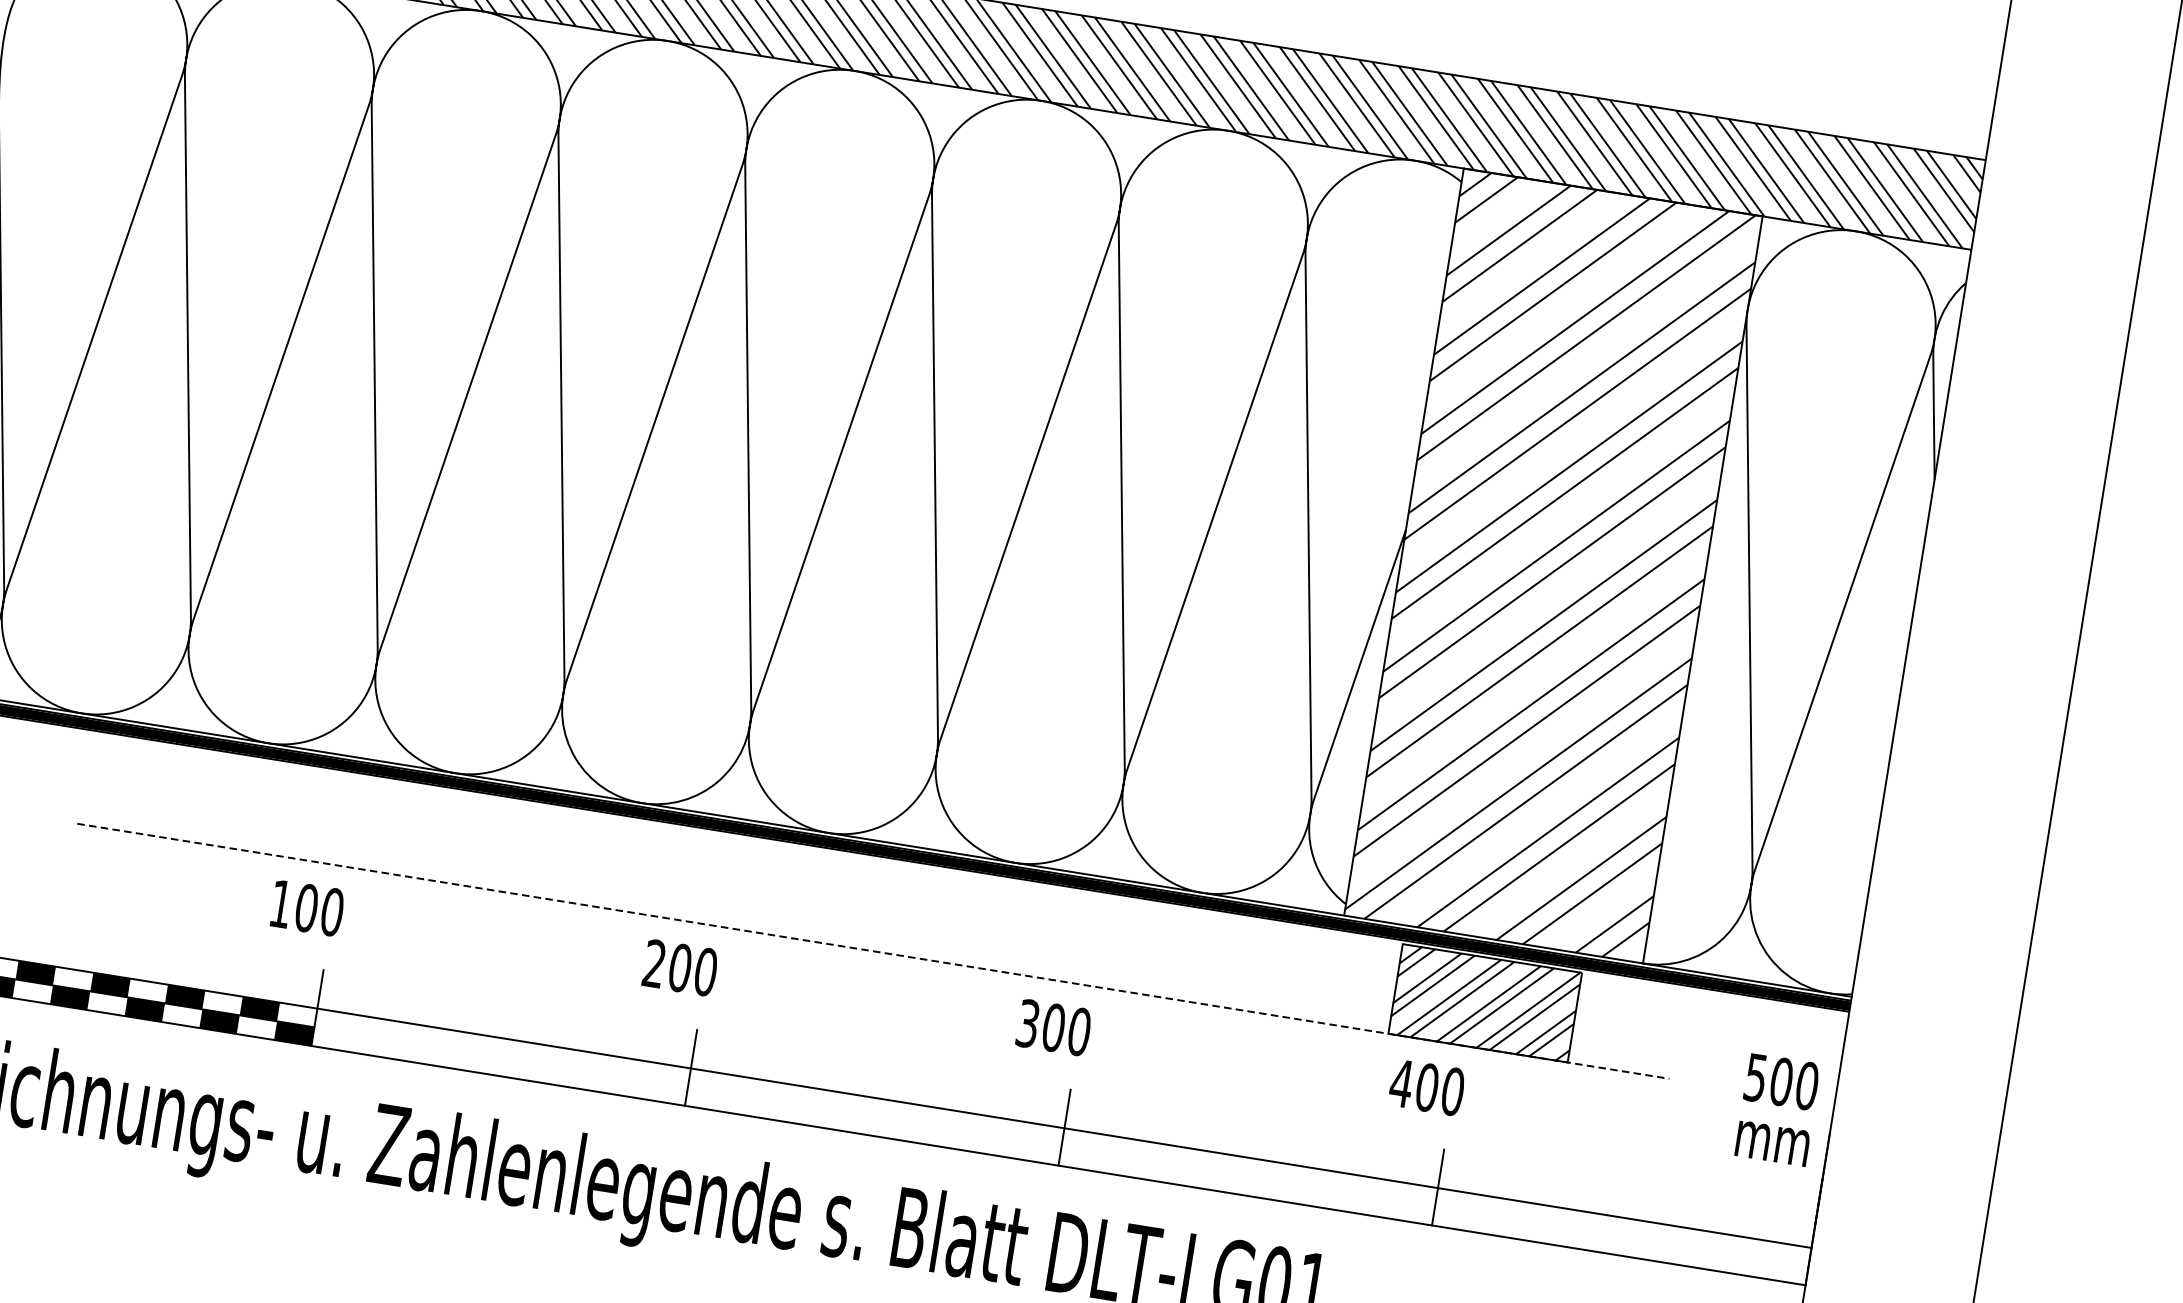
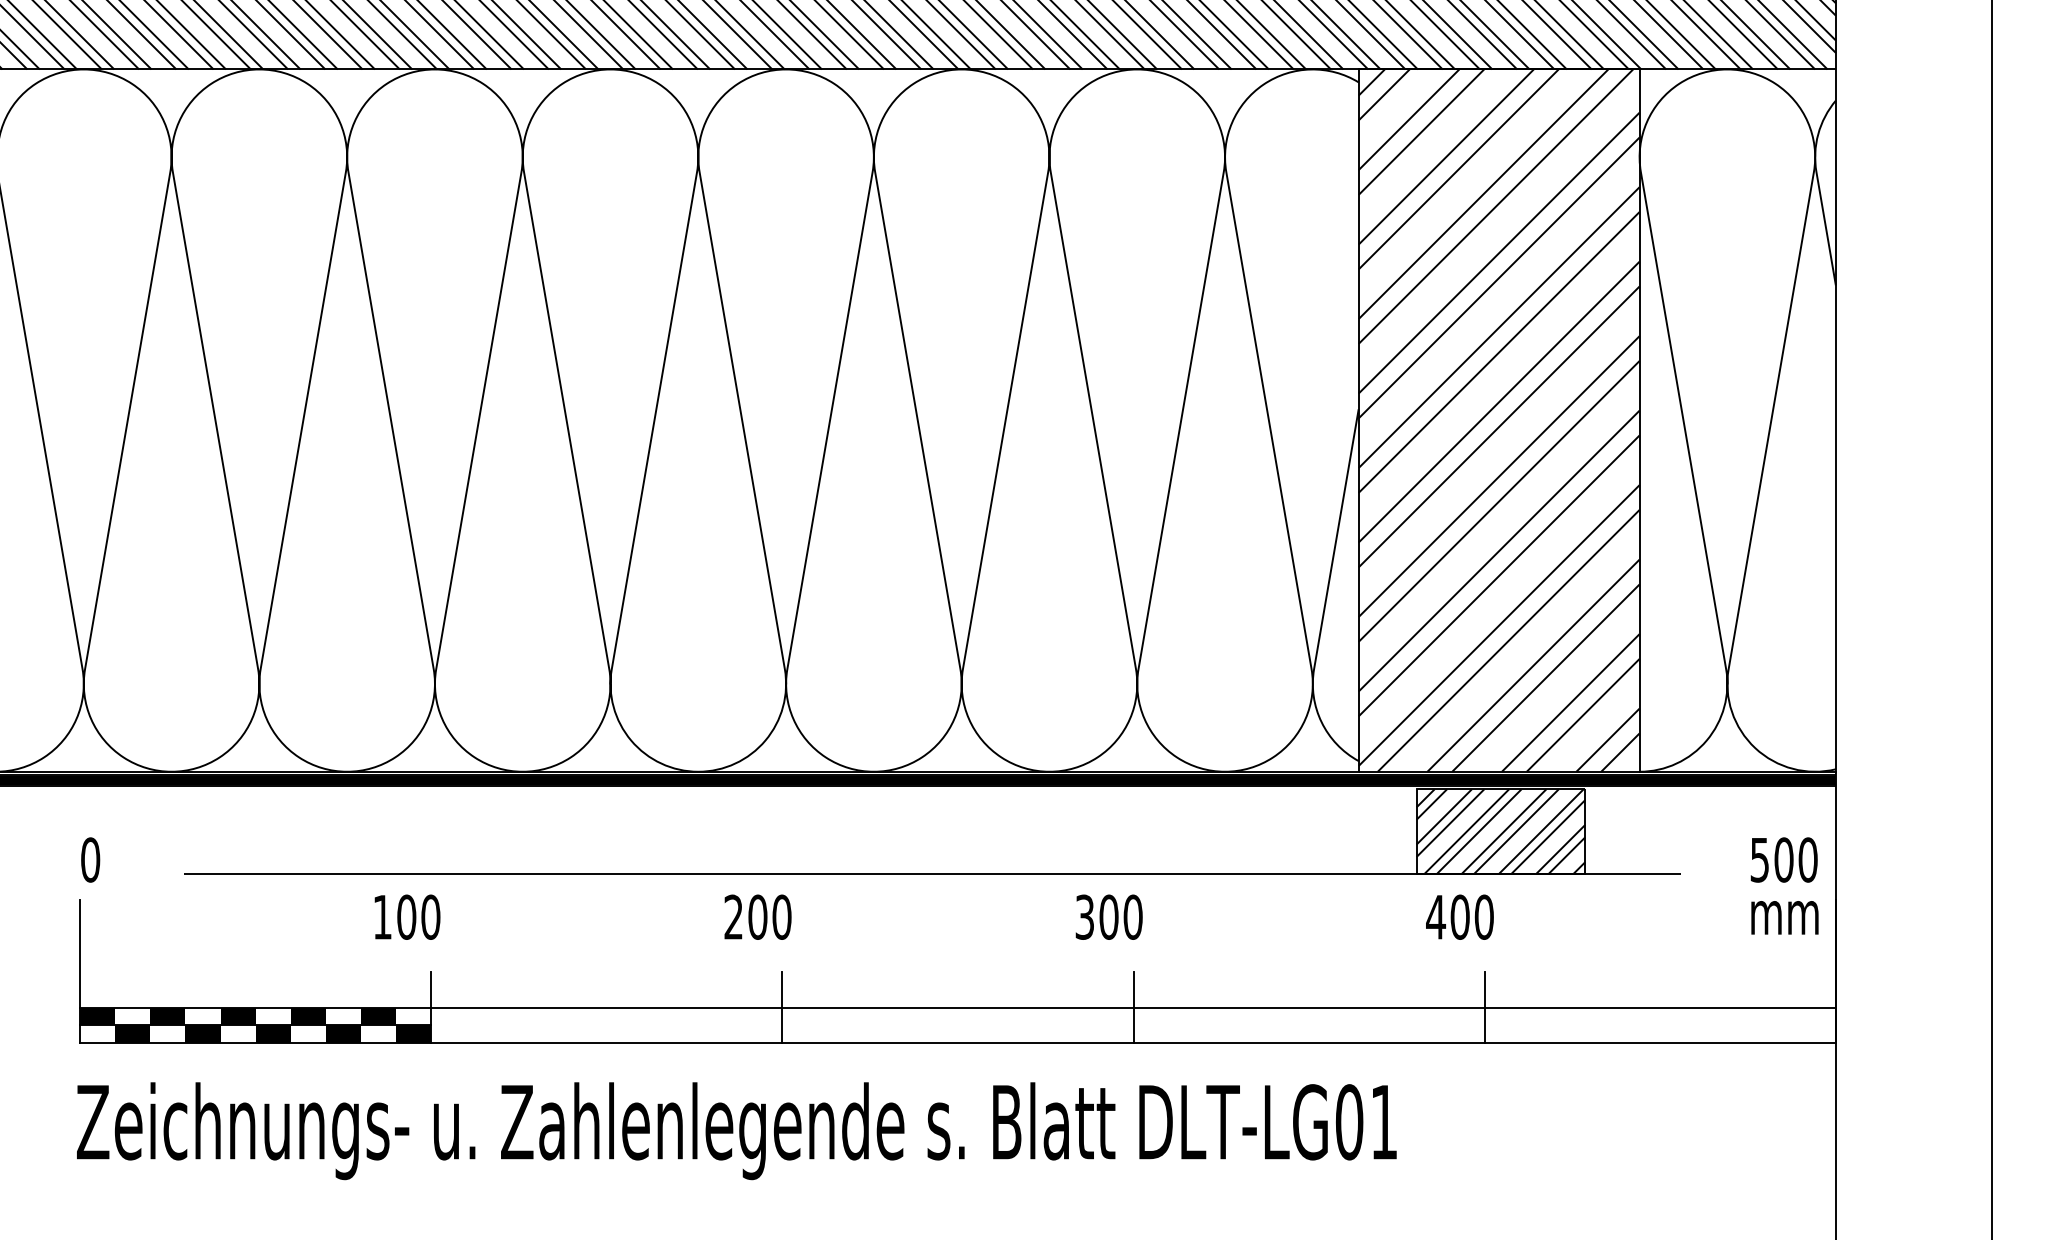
line: (873, 951) -> (932, 873), dashed -> solid

